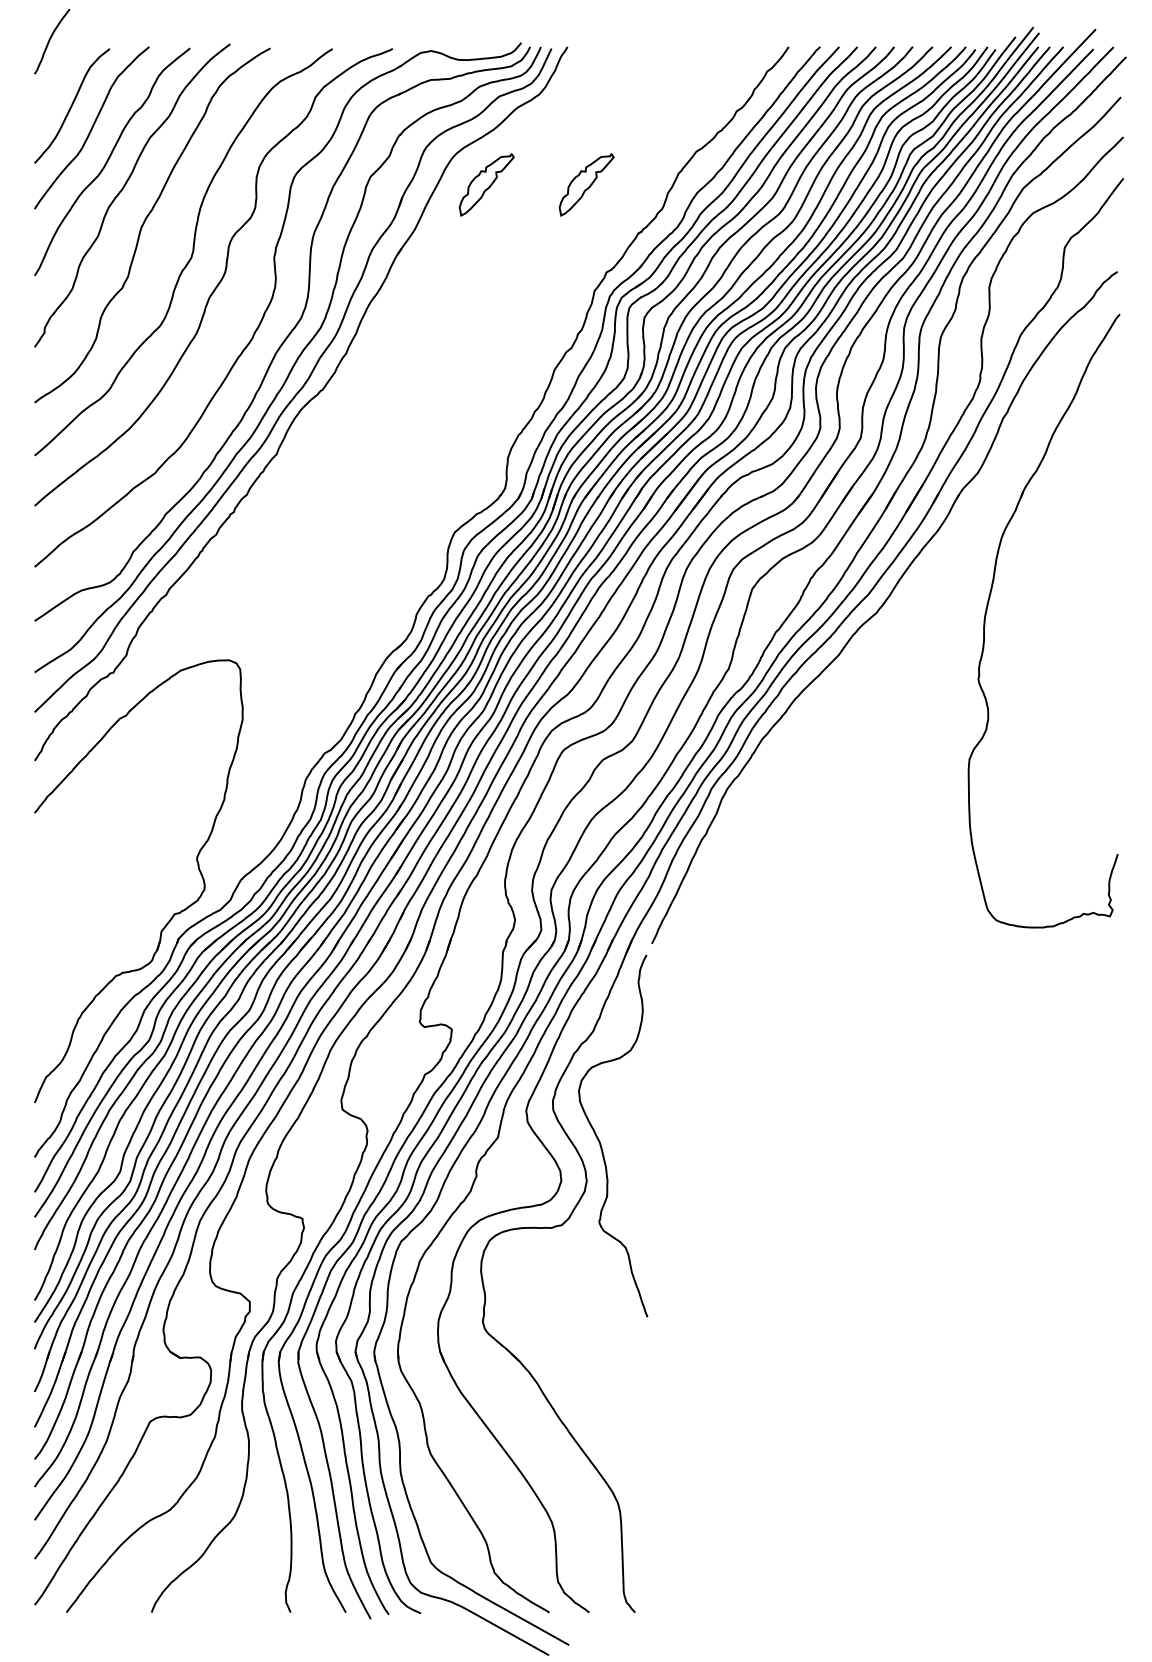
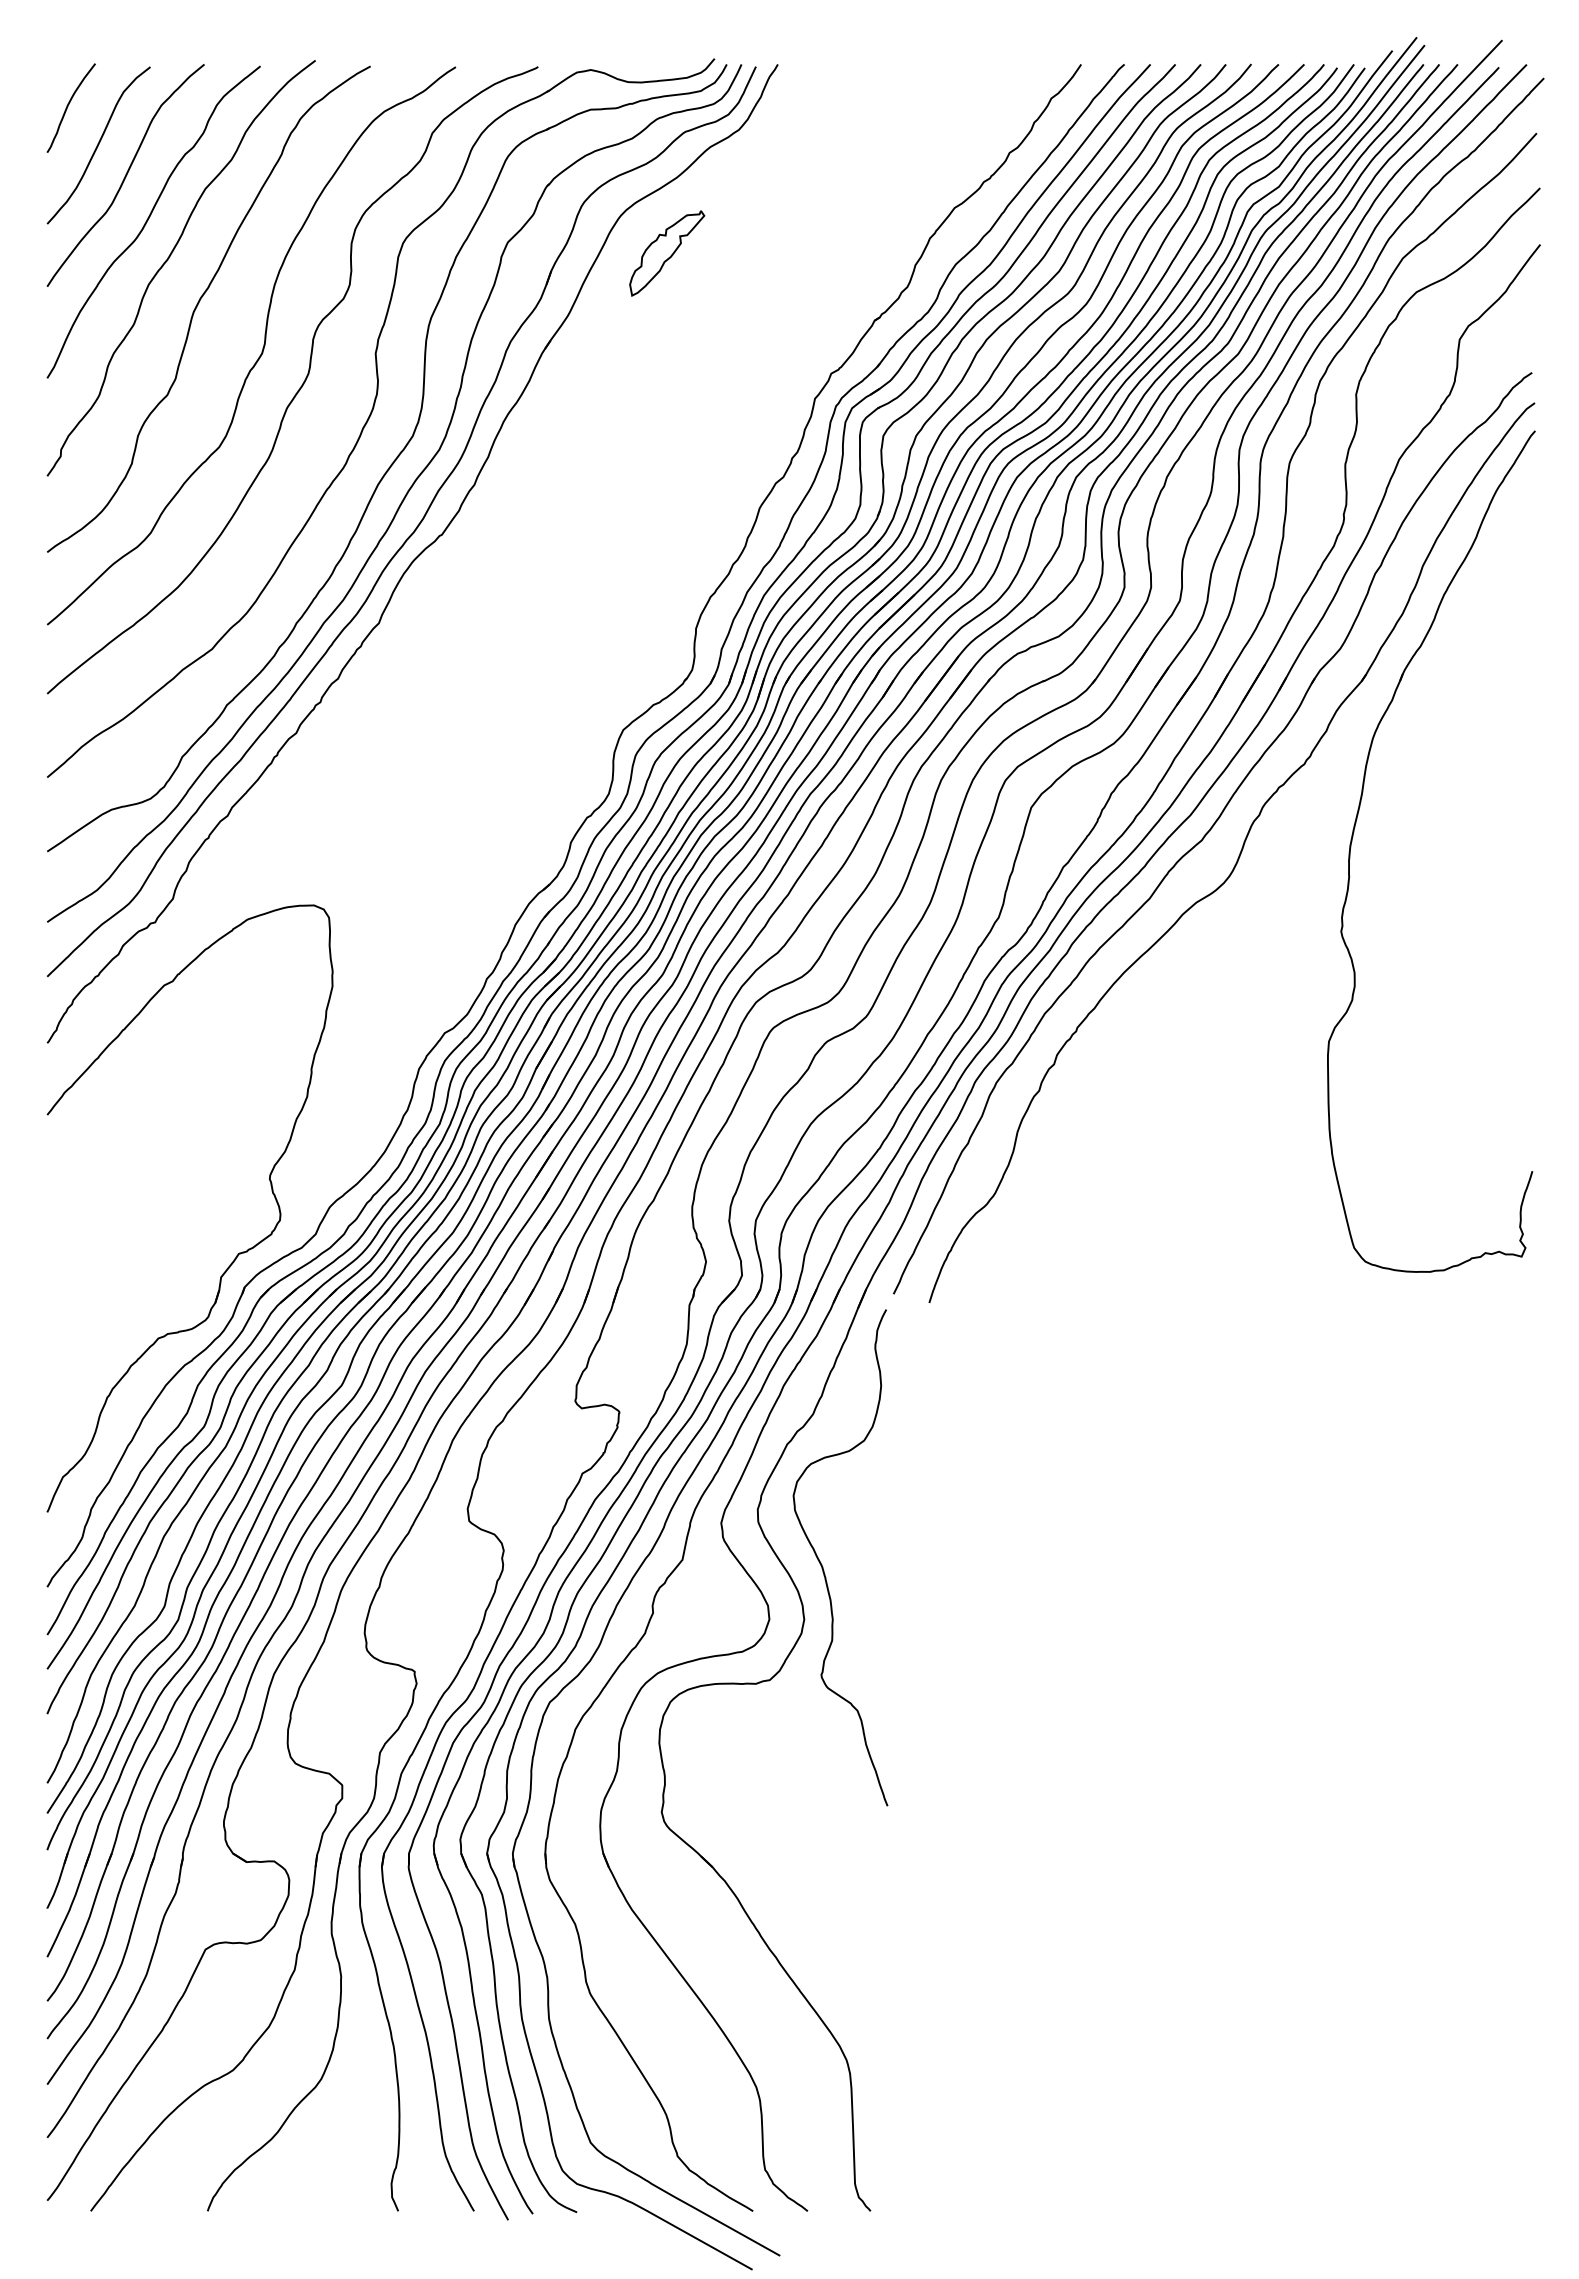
curve: (50, 40) -> (68, 106), moved
part: (586, 184) -> (804, 253), removed
part: (903, 623) -> (1238, 855), added

